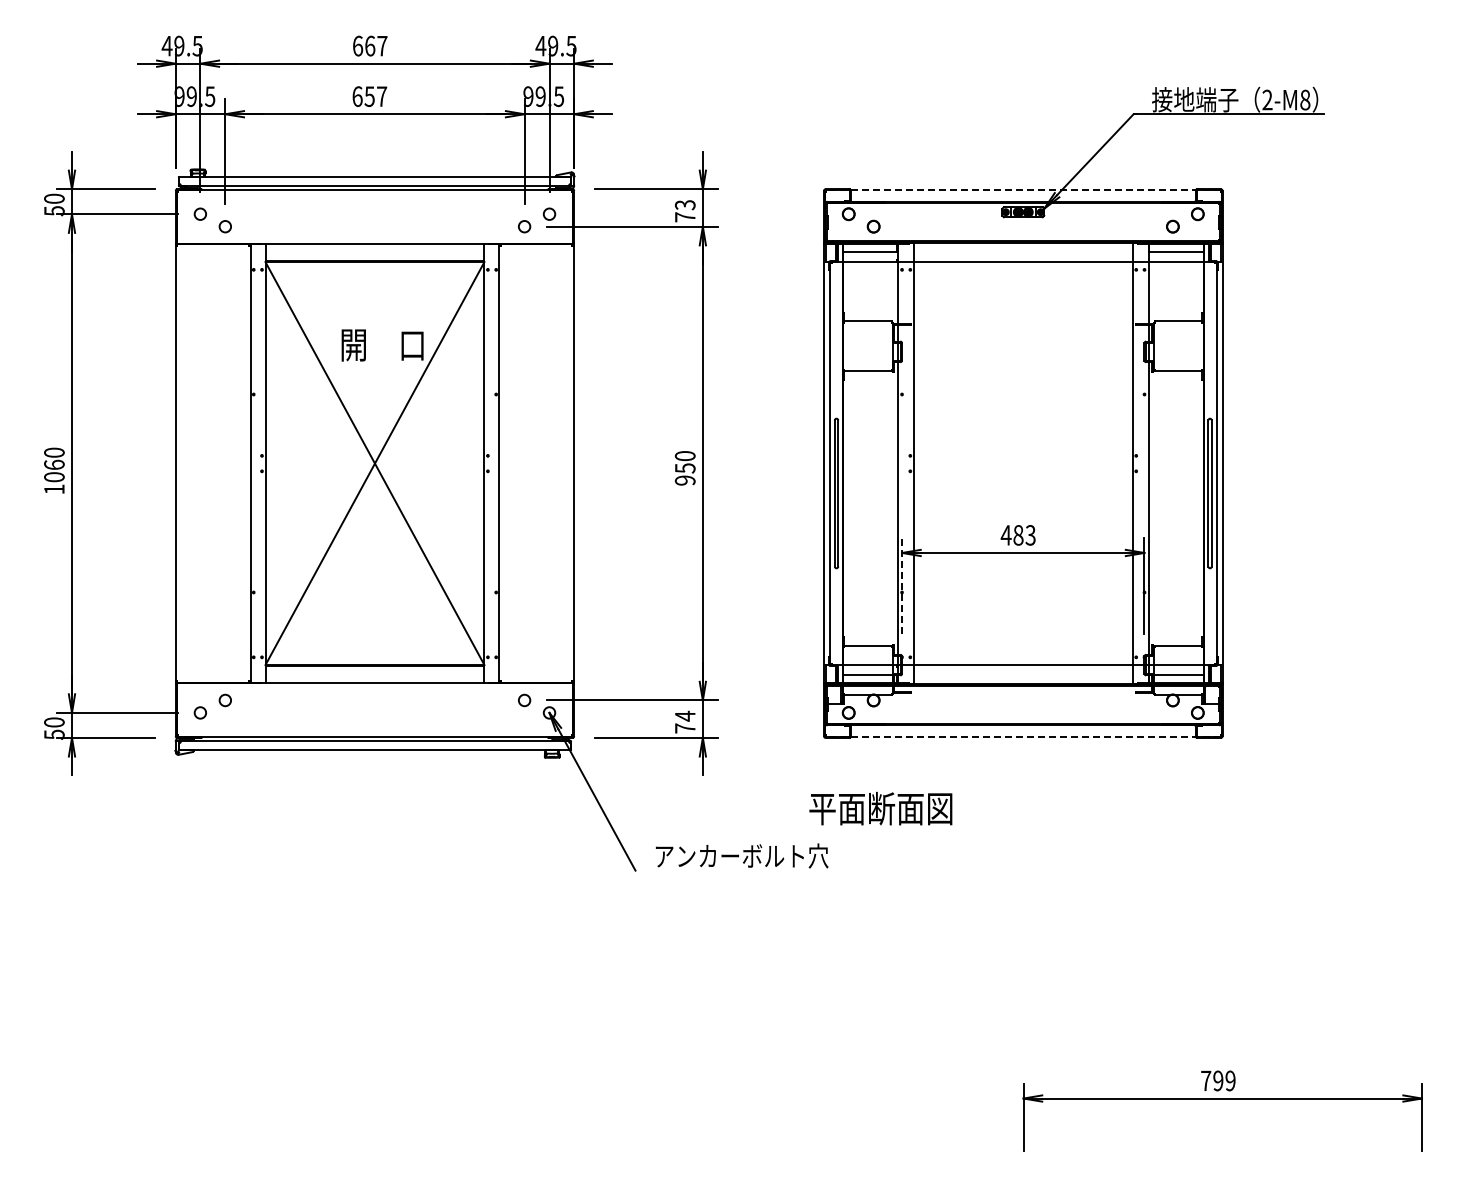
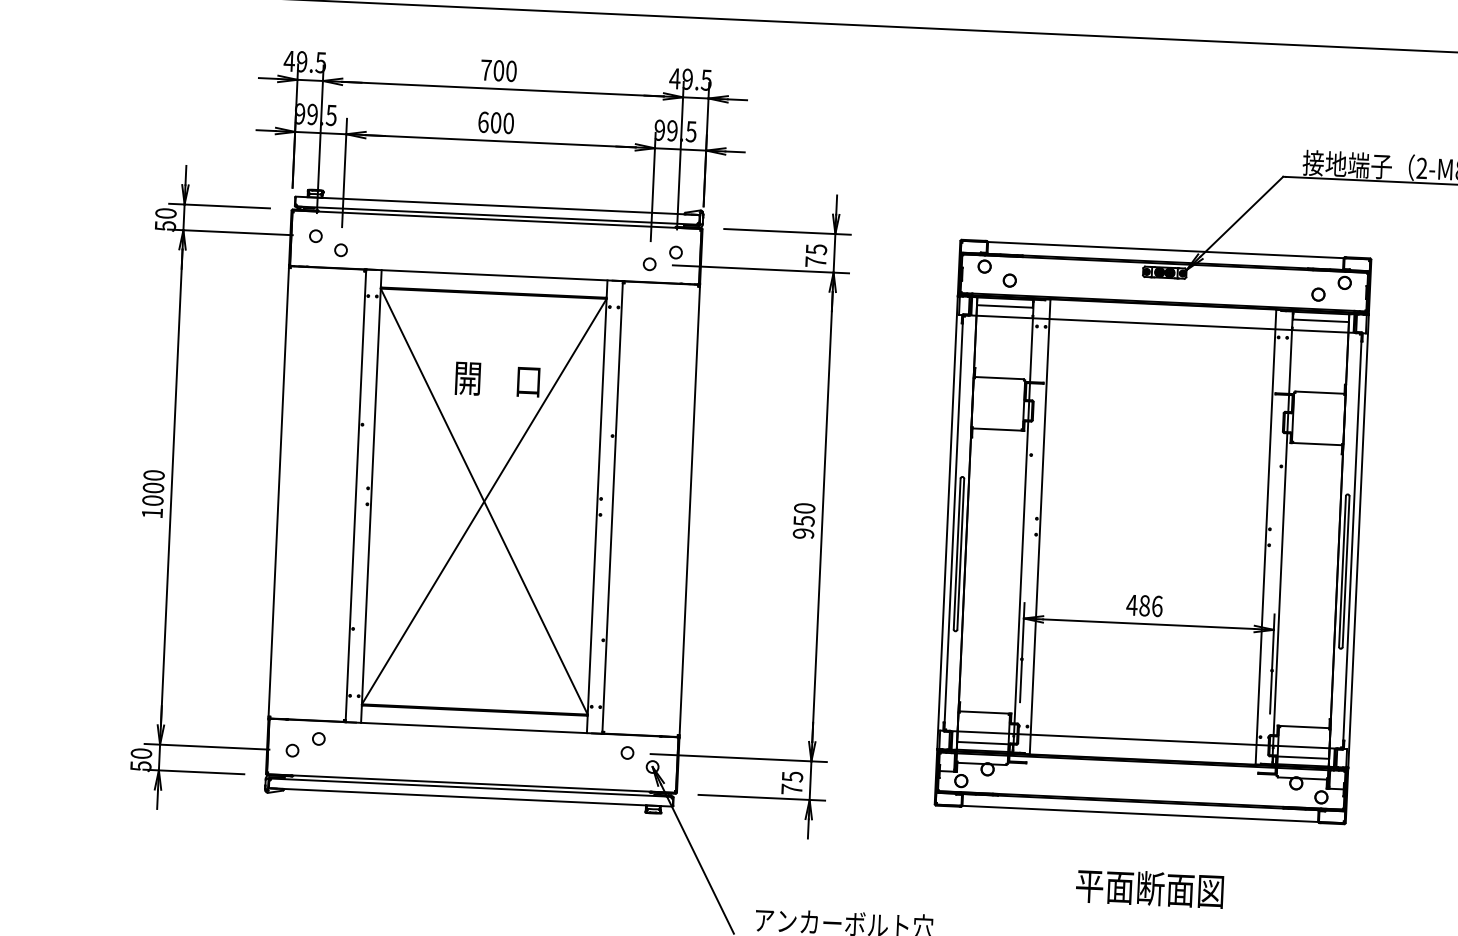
text: (370, 45) -> (499, 70), 667 -> 700
text: (375, 96) -> (502, 122), 657 -> 600
line: (1022, 190) -> (1165, 250), dashed -> solid
text: (684, 204) -> (815, 248), 73 -> 75
text: (54, 464) -> (153, 487), 1060 -> 1000
text: (1030, 535) -> (1157, 606), 483 -> 486
line: (902, 585) -> (1022, 652), dashed -> solid
text: (685, 715) -> (792, 776), 74 -> 75
line: (1022, 736) -> (1139, 813), dashed -> solid
text: (880, 808) -> (1149, 888), moved

